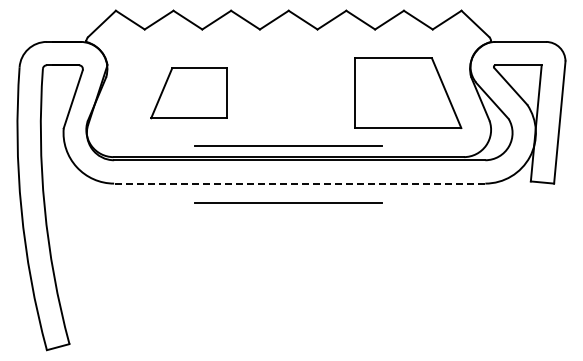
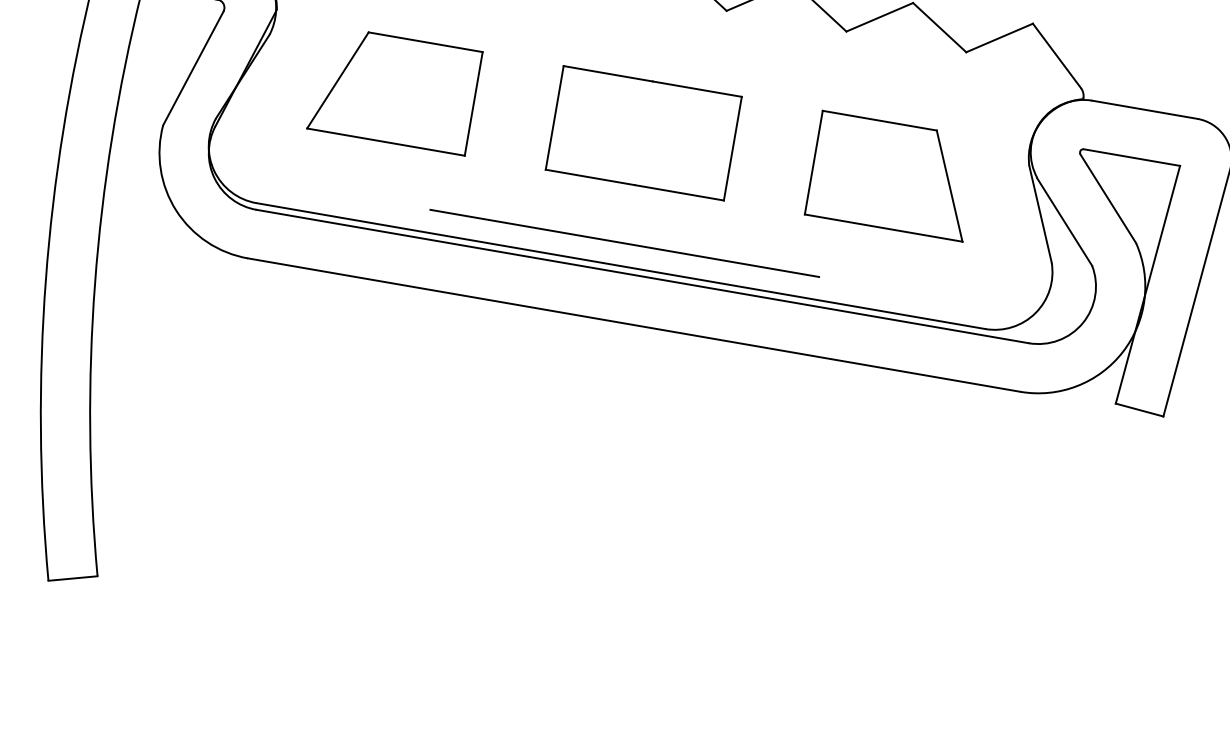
part: (288, 92) -> (643, 131), added
part: (188, 93) -> (393, 90), moved
part: (408, 93) -> (892, 176), size x0.71
line: (299, 183) -> (633, 324), dashed -> solid
line: (288, 202) -> (604, 360), removed

